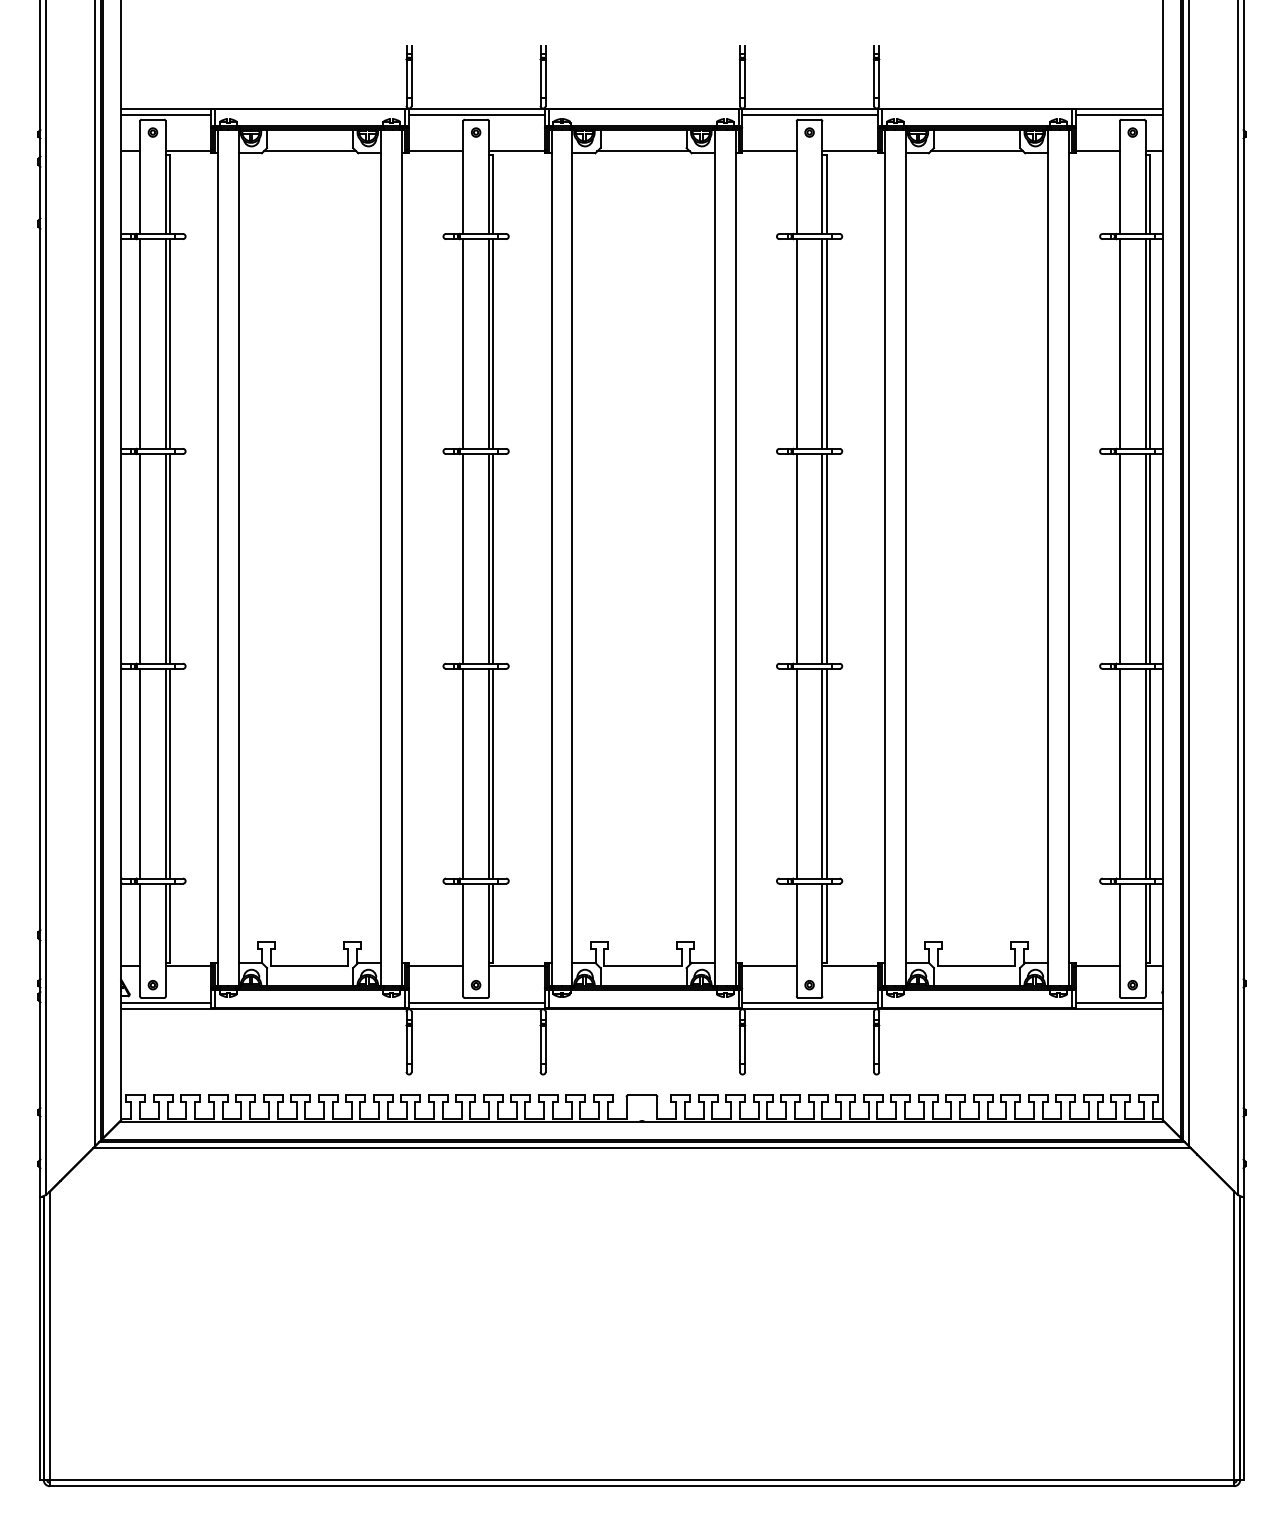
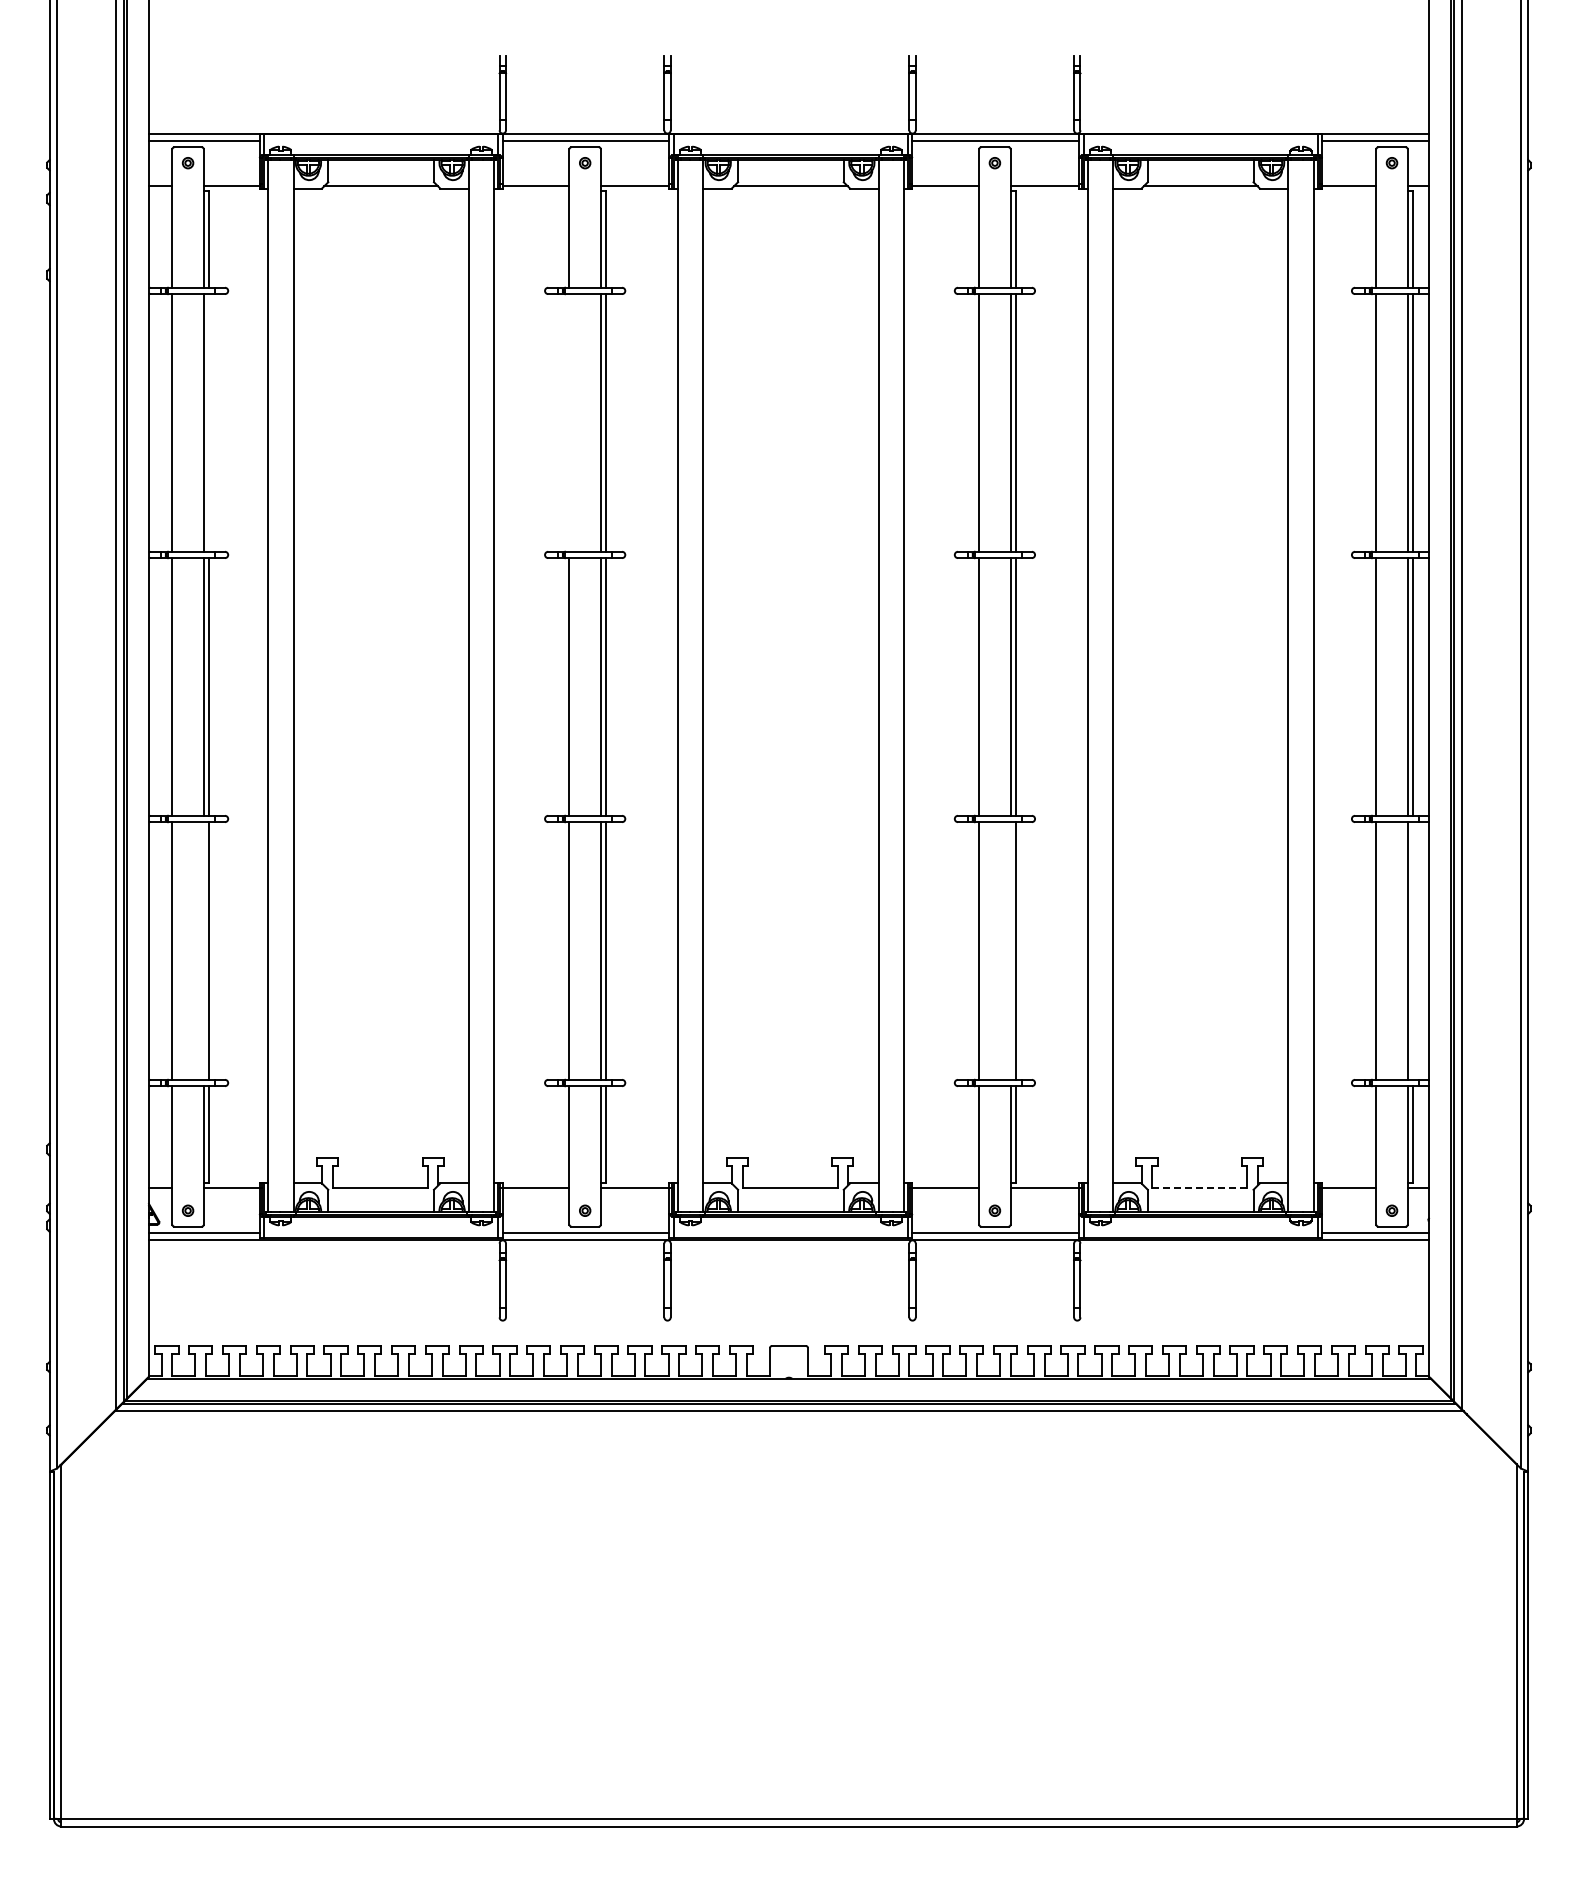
line: (170, 343) -> (209, 422), removed
line: (463, 343) -> (569, 422), removed
line: (165, 773) -> (203, 950), removed
line: (822, 773) -> (1010, 950), removed
line: (1150, 773) -> (1413, 950), removed
line: (976, 966) -> (1199, 1187), solid -> dashed

